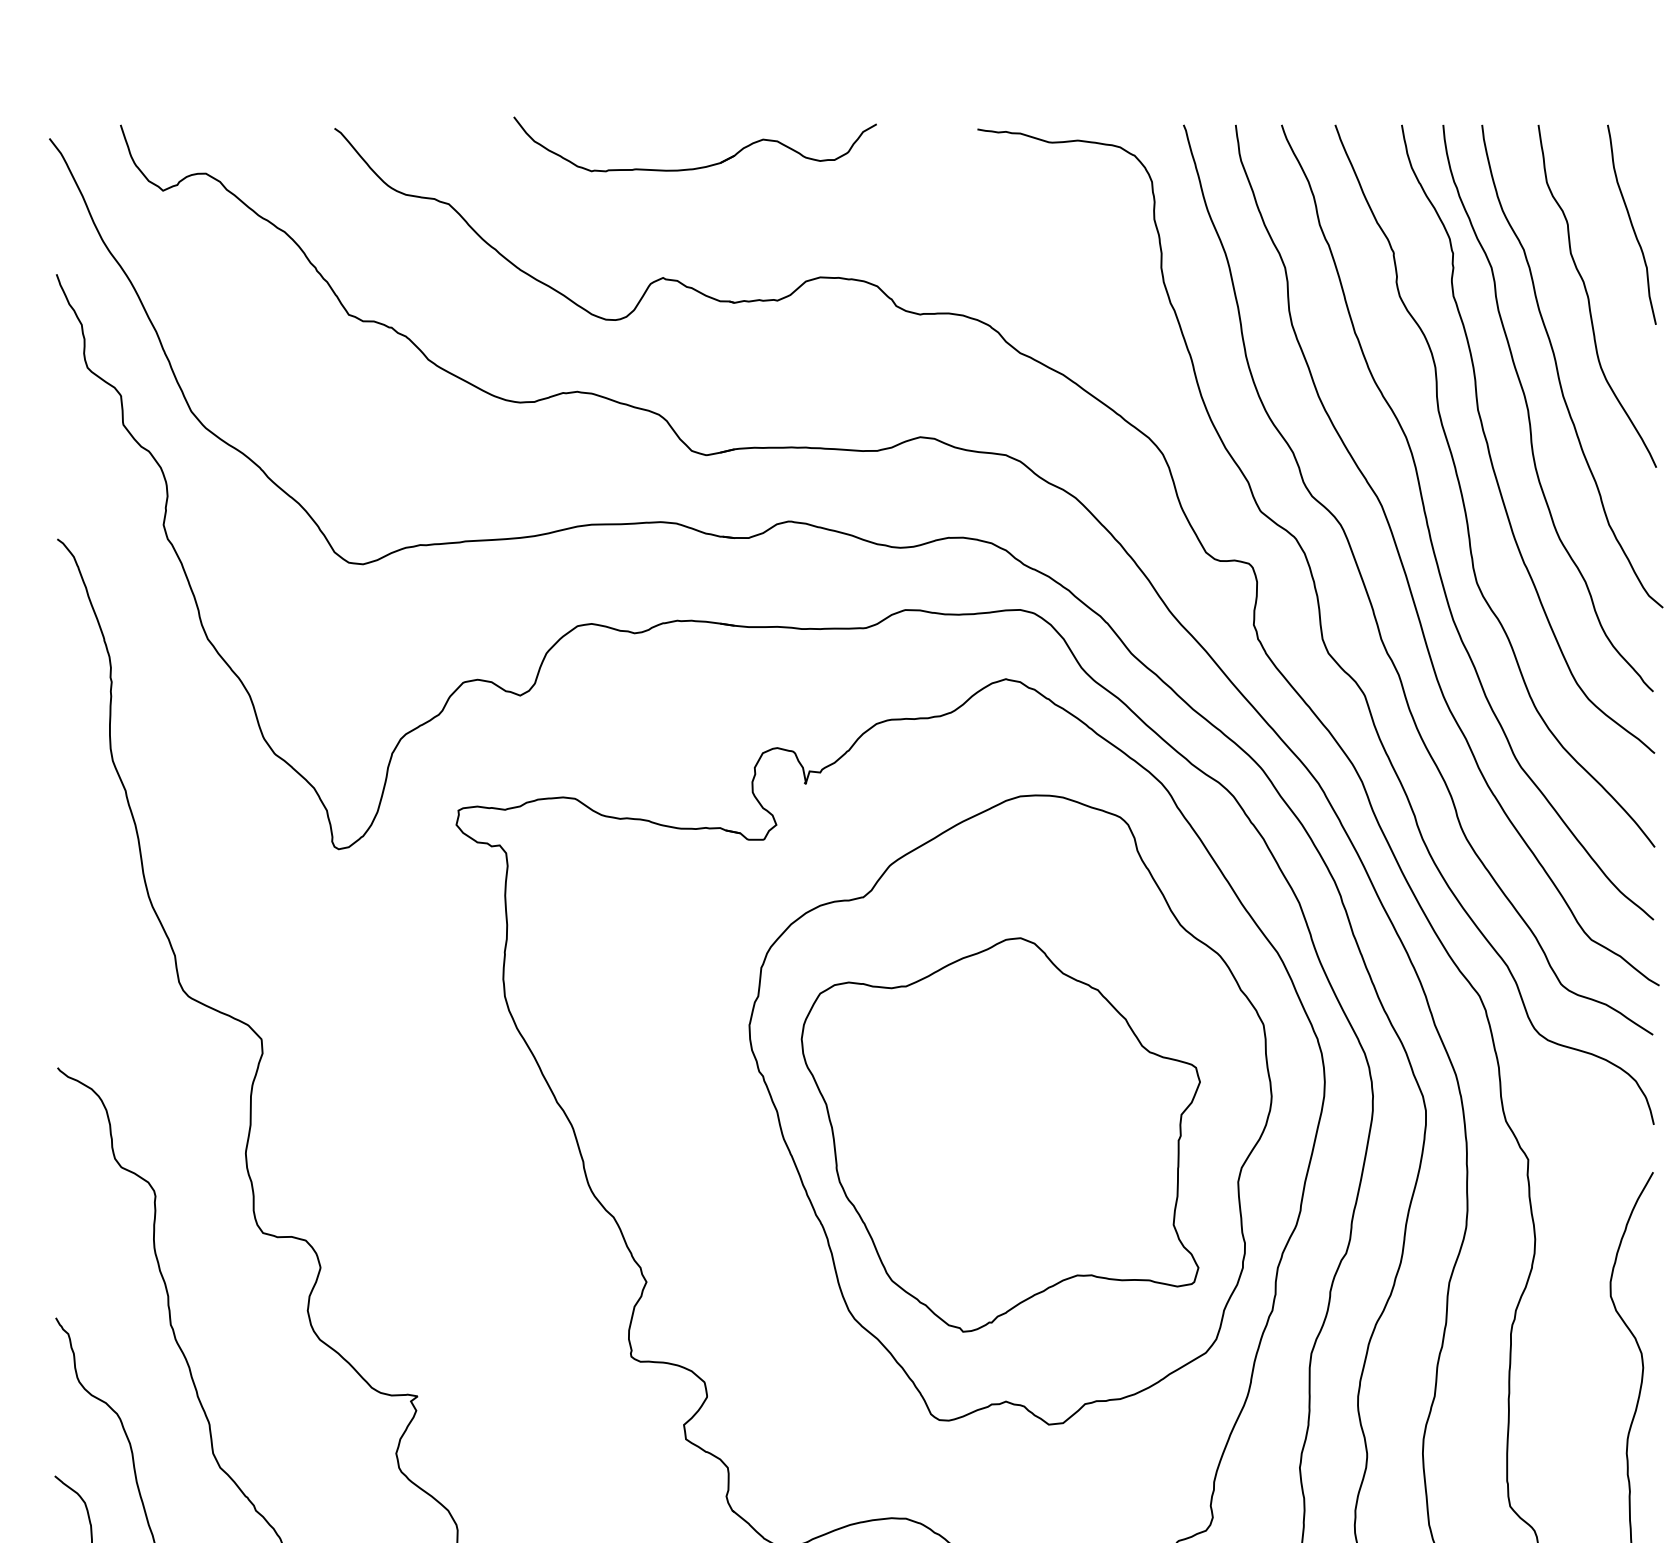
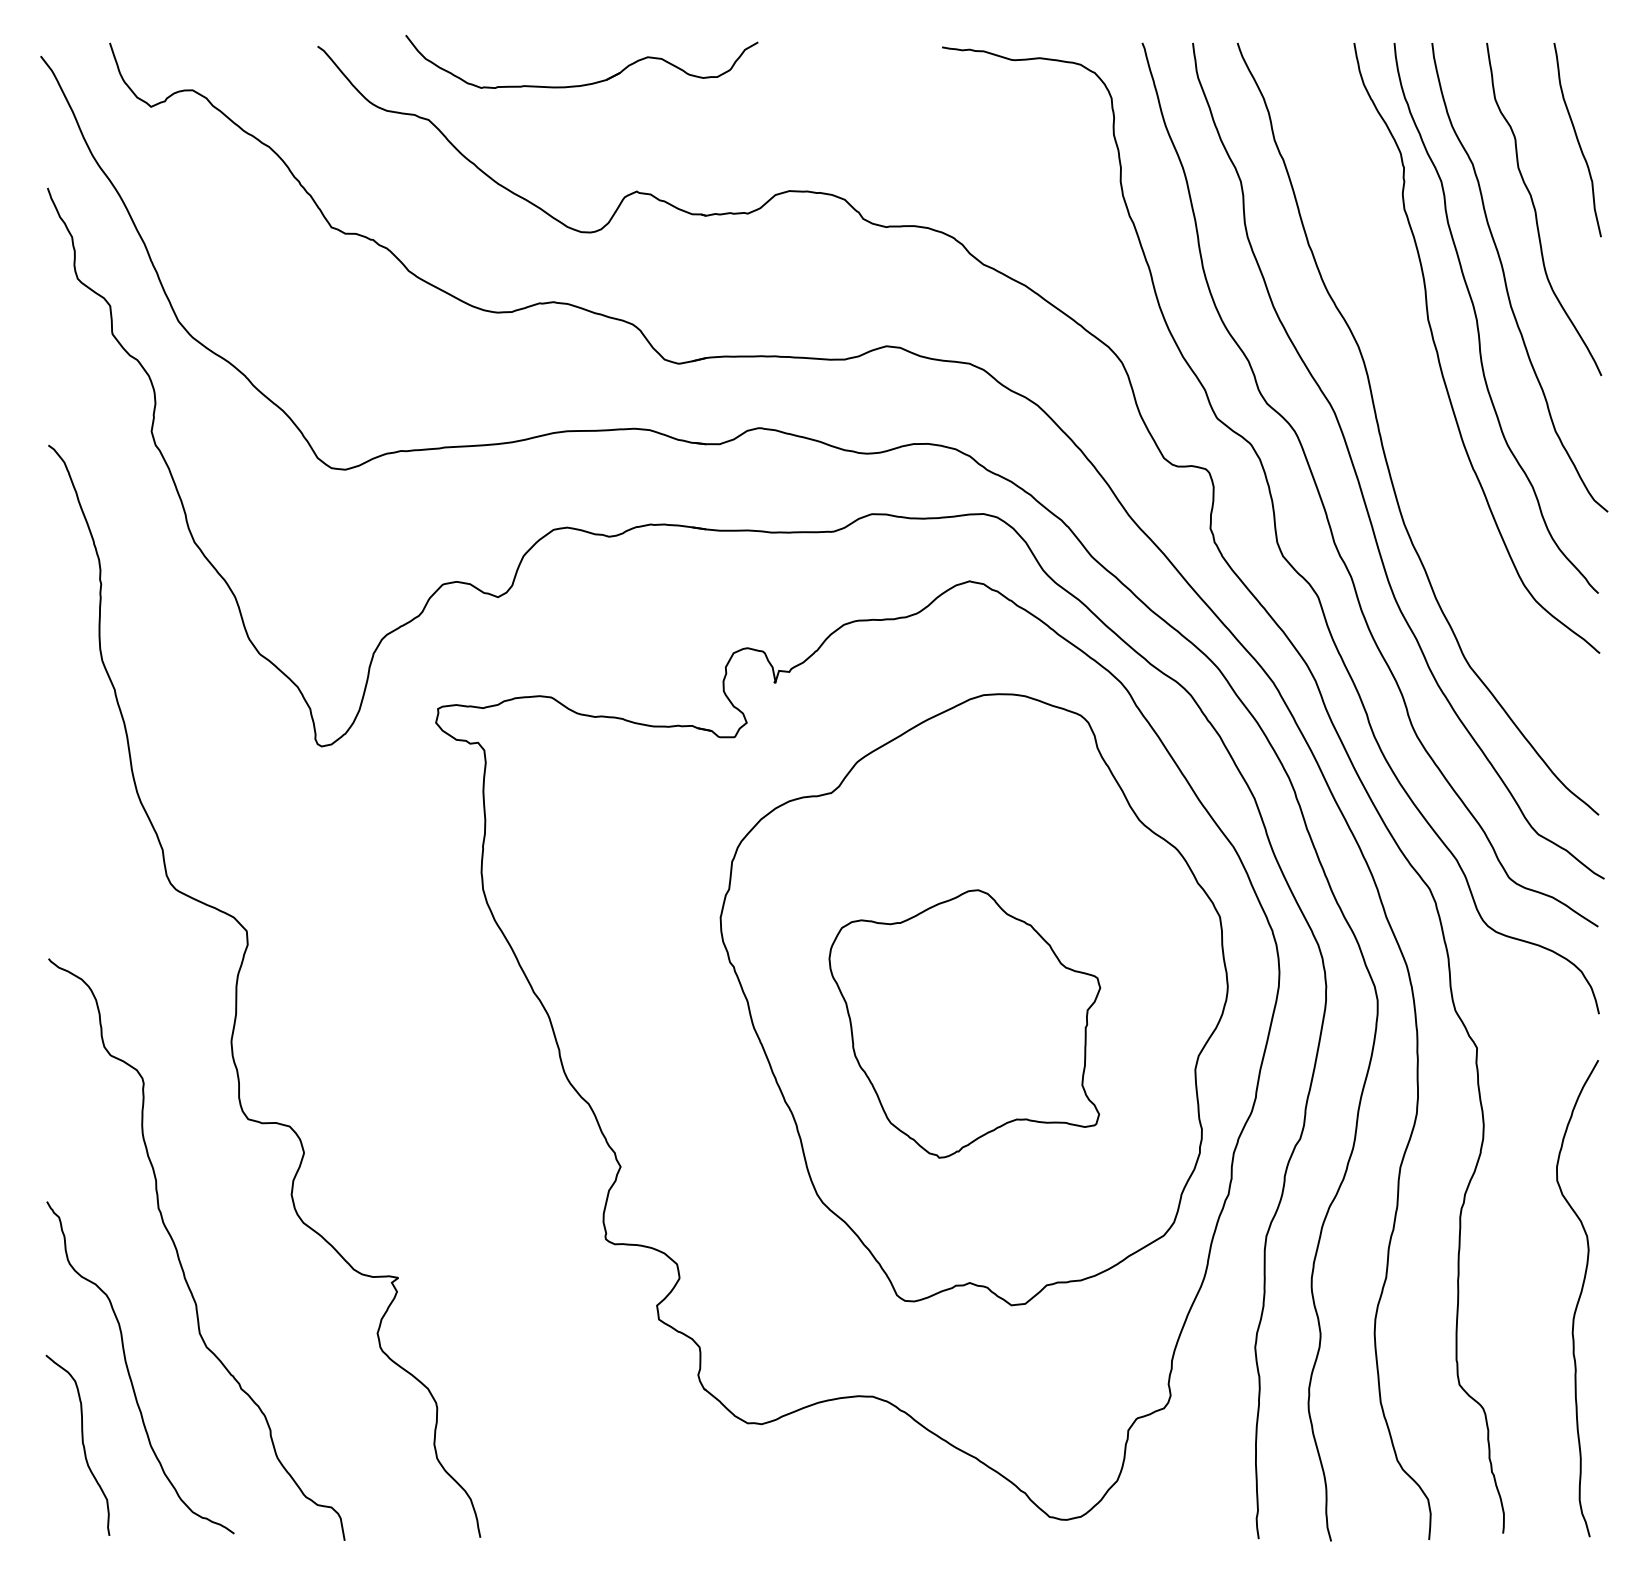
part: (700, 166) -> (587, 83), moved
curve: (1462, 494) -> (1413, 401), removed
part: (1000, 1134) -> (964, 1023), size x0.7

